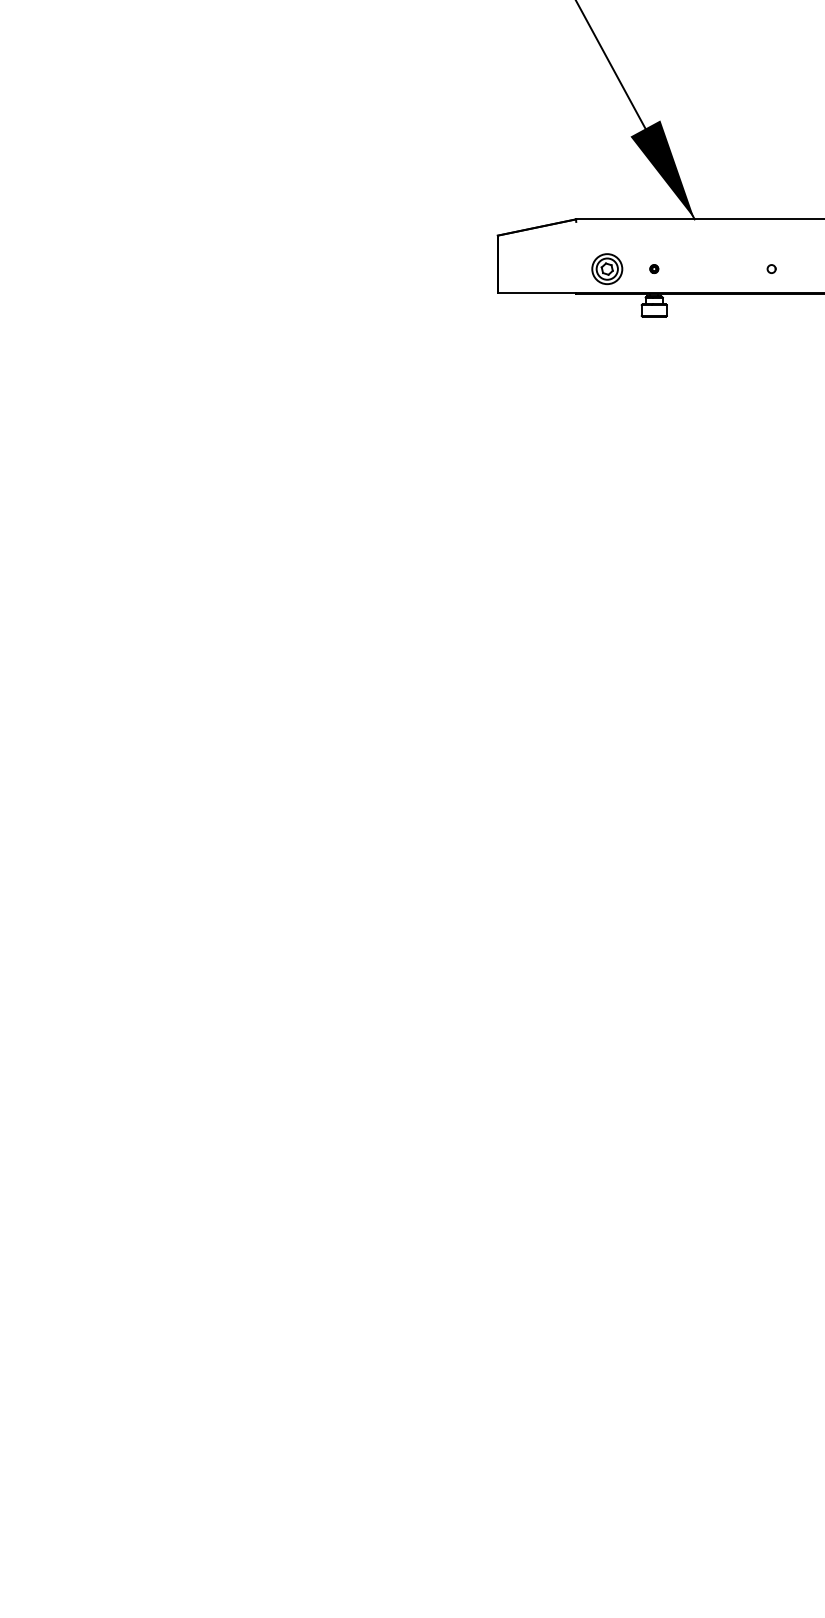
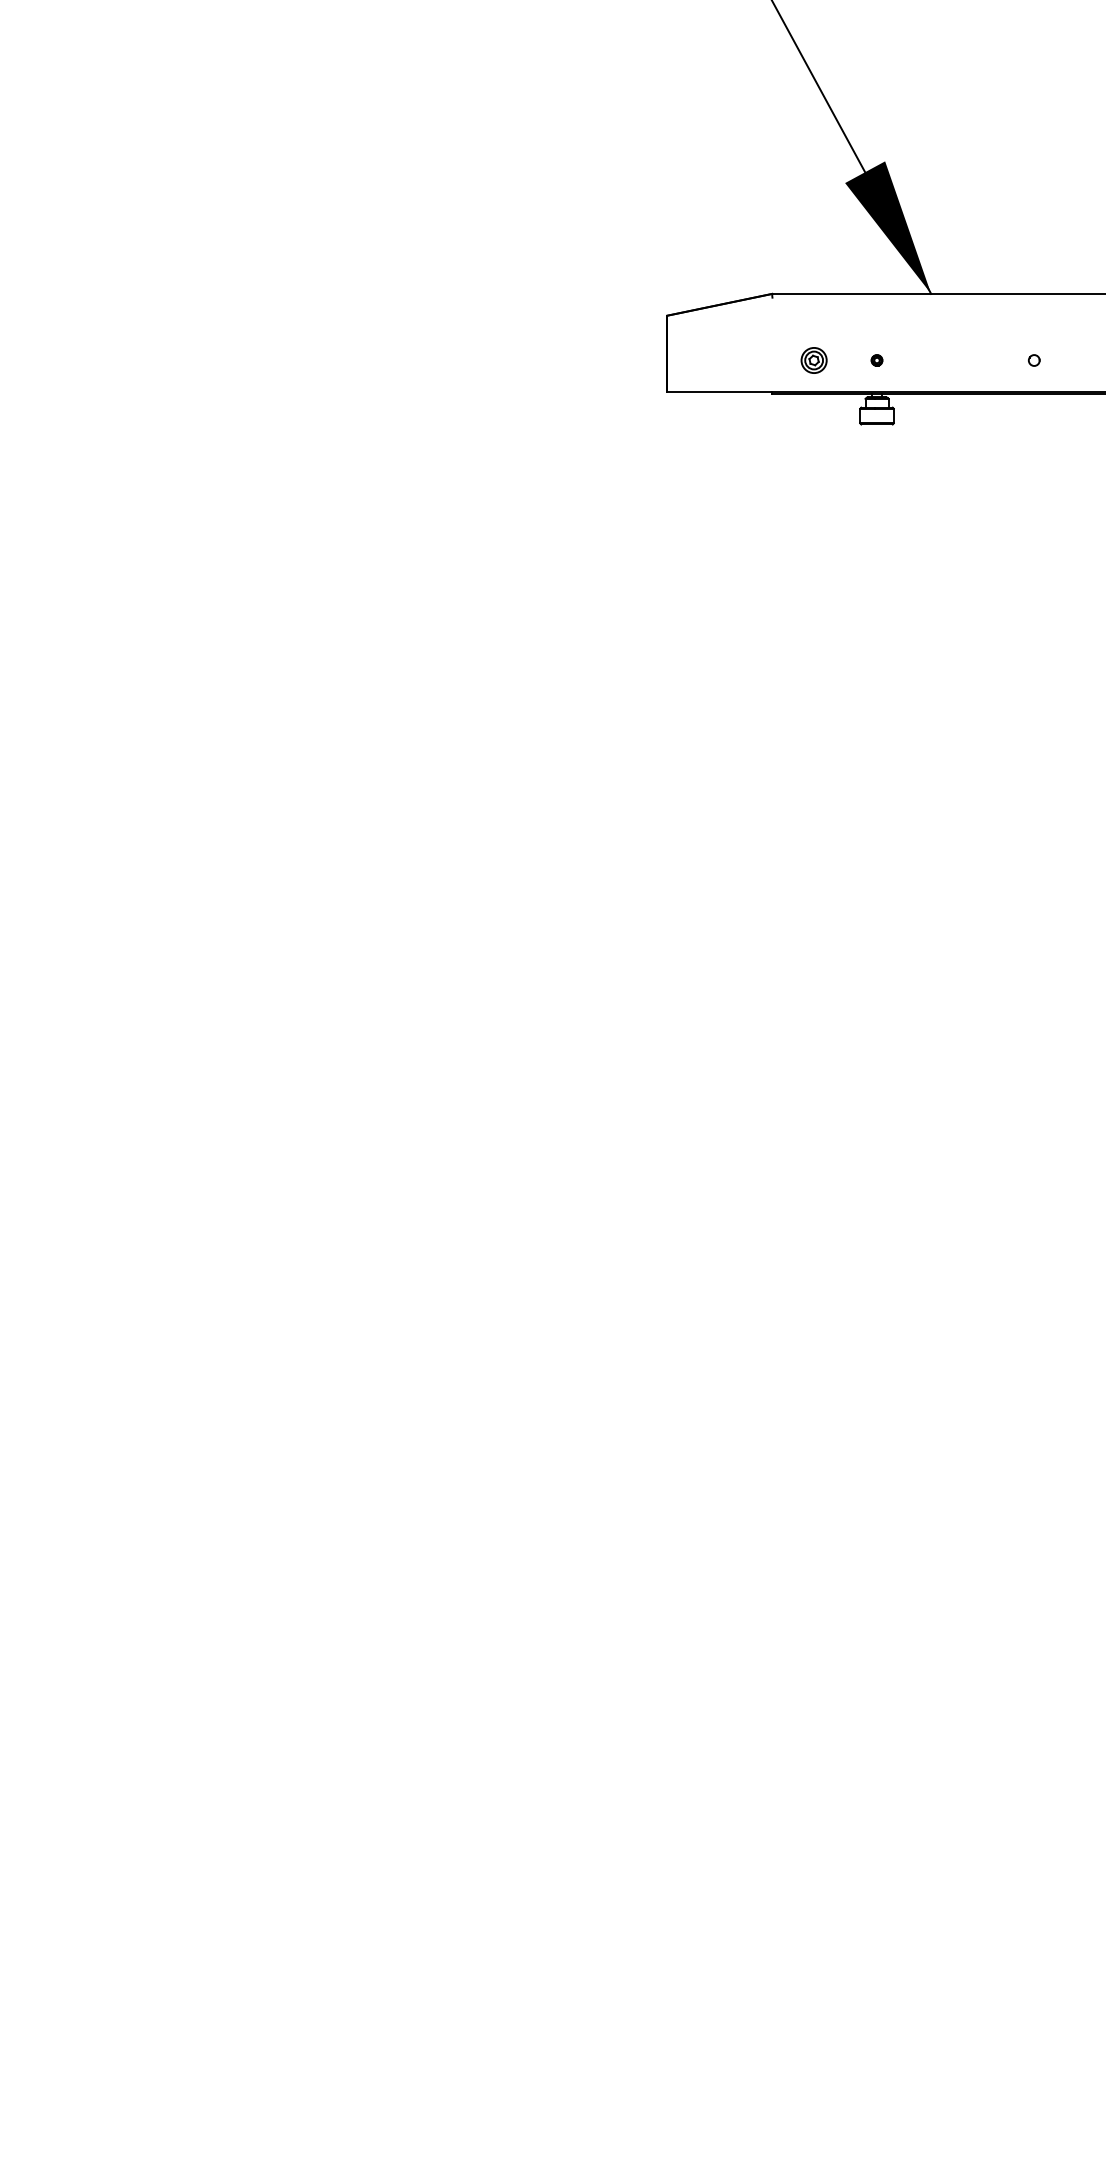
part: (607, 268) -> (814, 359), size x0.62

